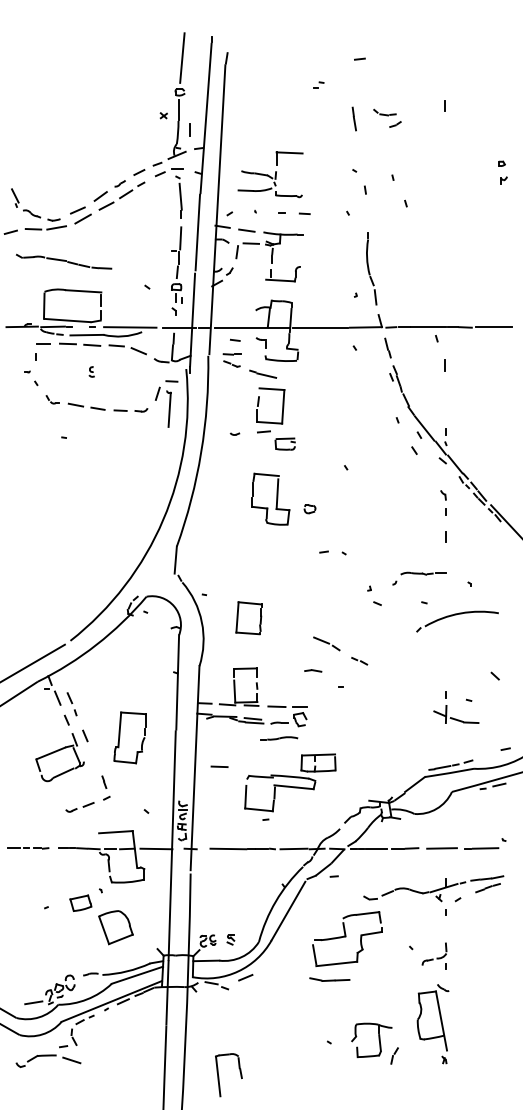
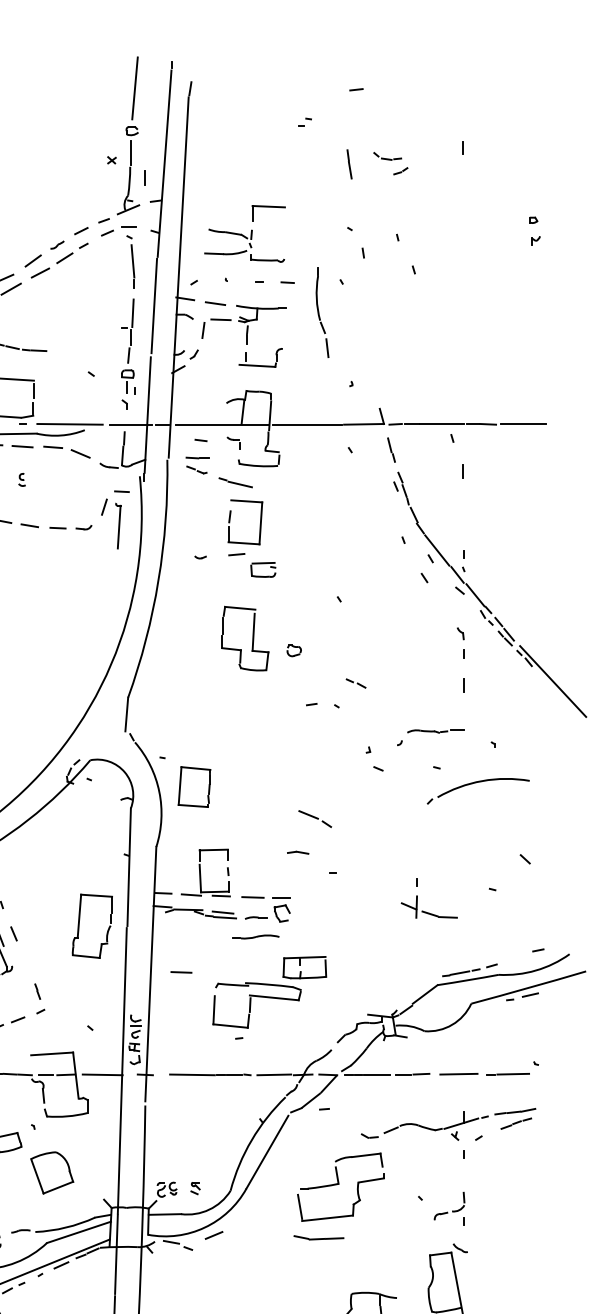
part: (371, 268) -> (322, 312), moved
part: (248, 618) -> (193, 787), moved
line: (360, 661) -> (357, 683), moved
part: (447, 707) -> (418, 898), moved
part: (120, 737) -> (80, 925), moved

